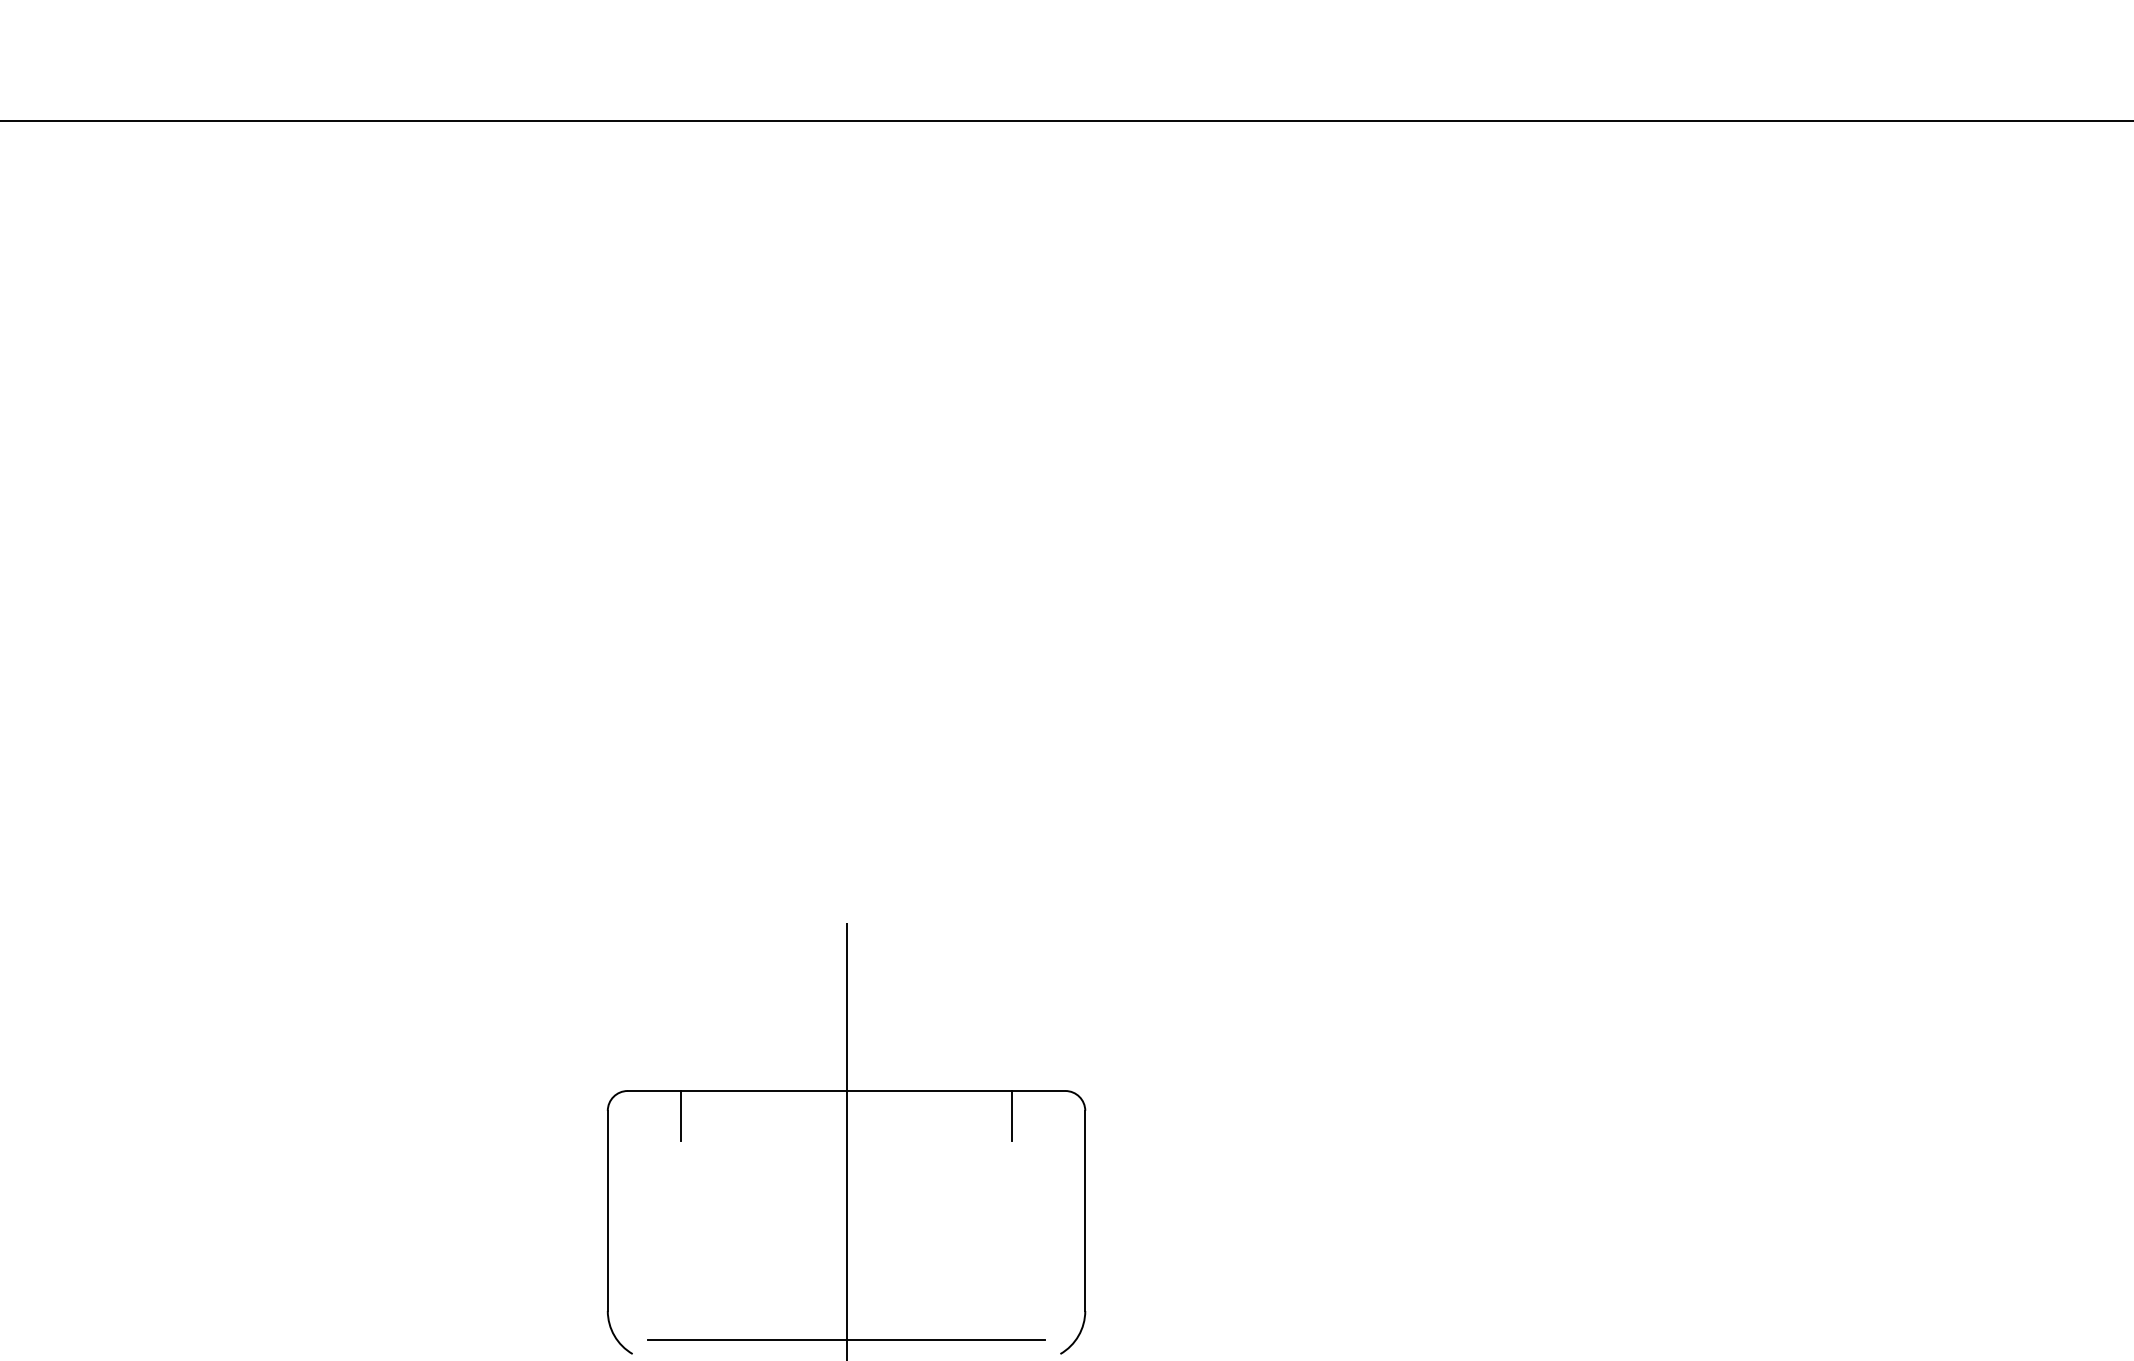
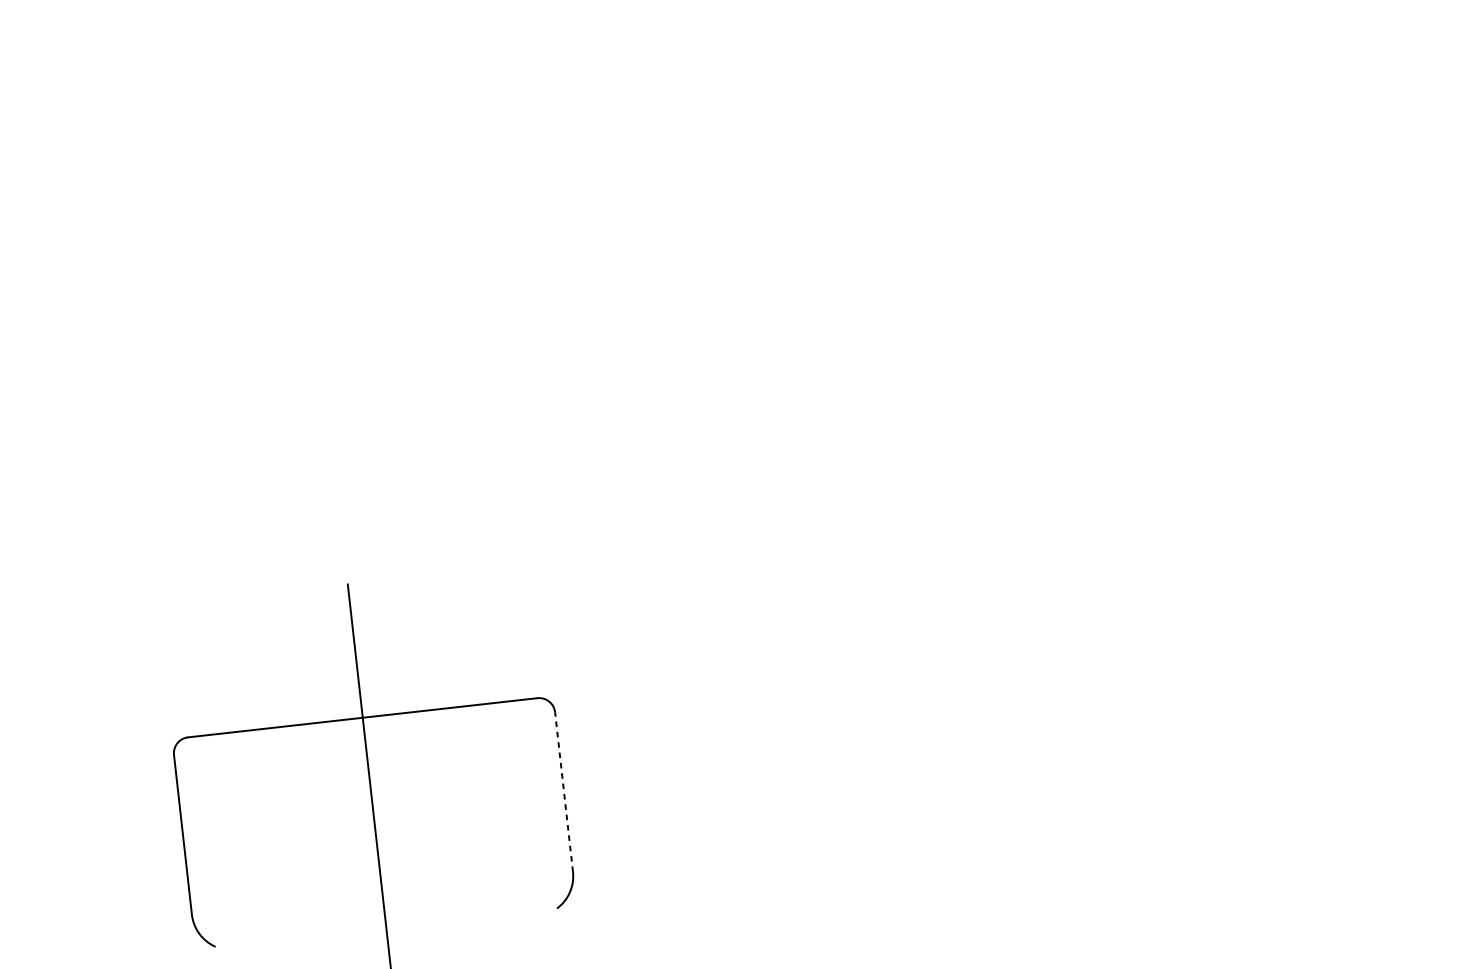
line: (681, 1115) -> (233, 752), removed
line: (1011, 1115) -> (496, 722), removed
line: (1085, 1210) -> (564, 791), solid -> dashed
line: (846, 1339) -> (384, 916), removed

